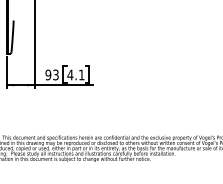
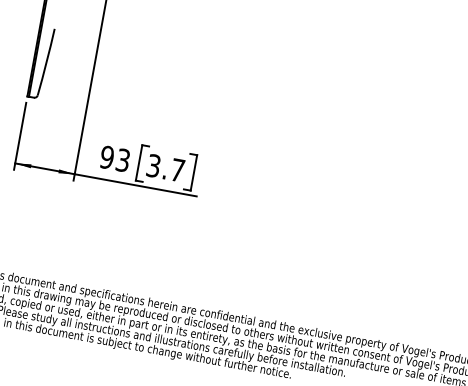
text: (75, 74) -> (164, 166), 4.1 -> 3.7

